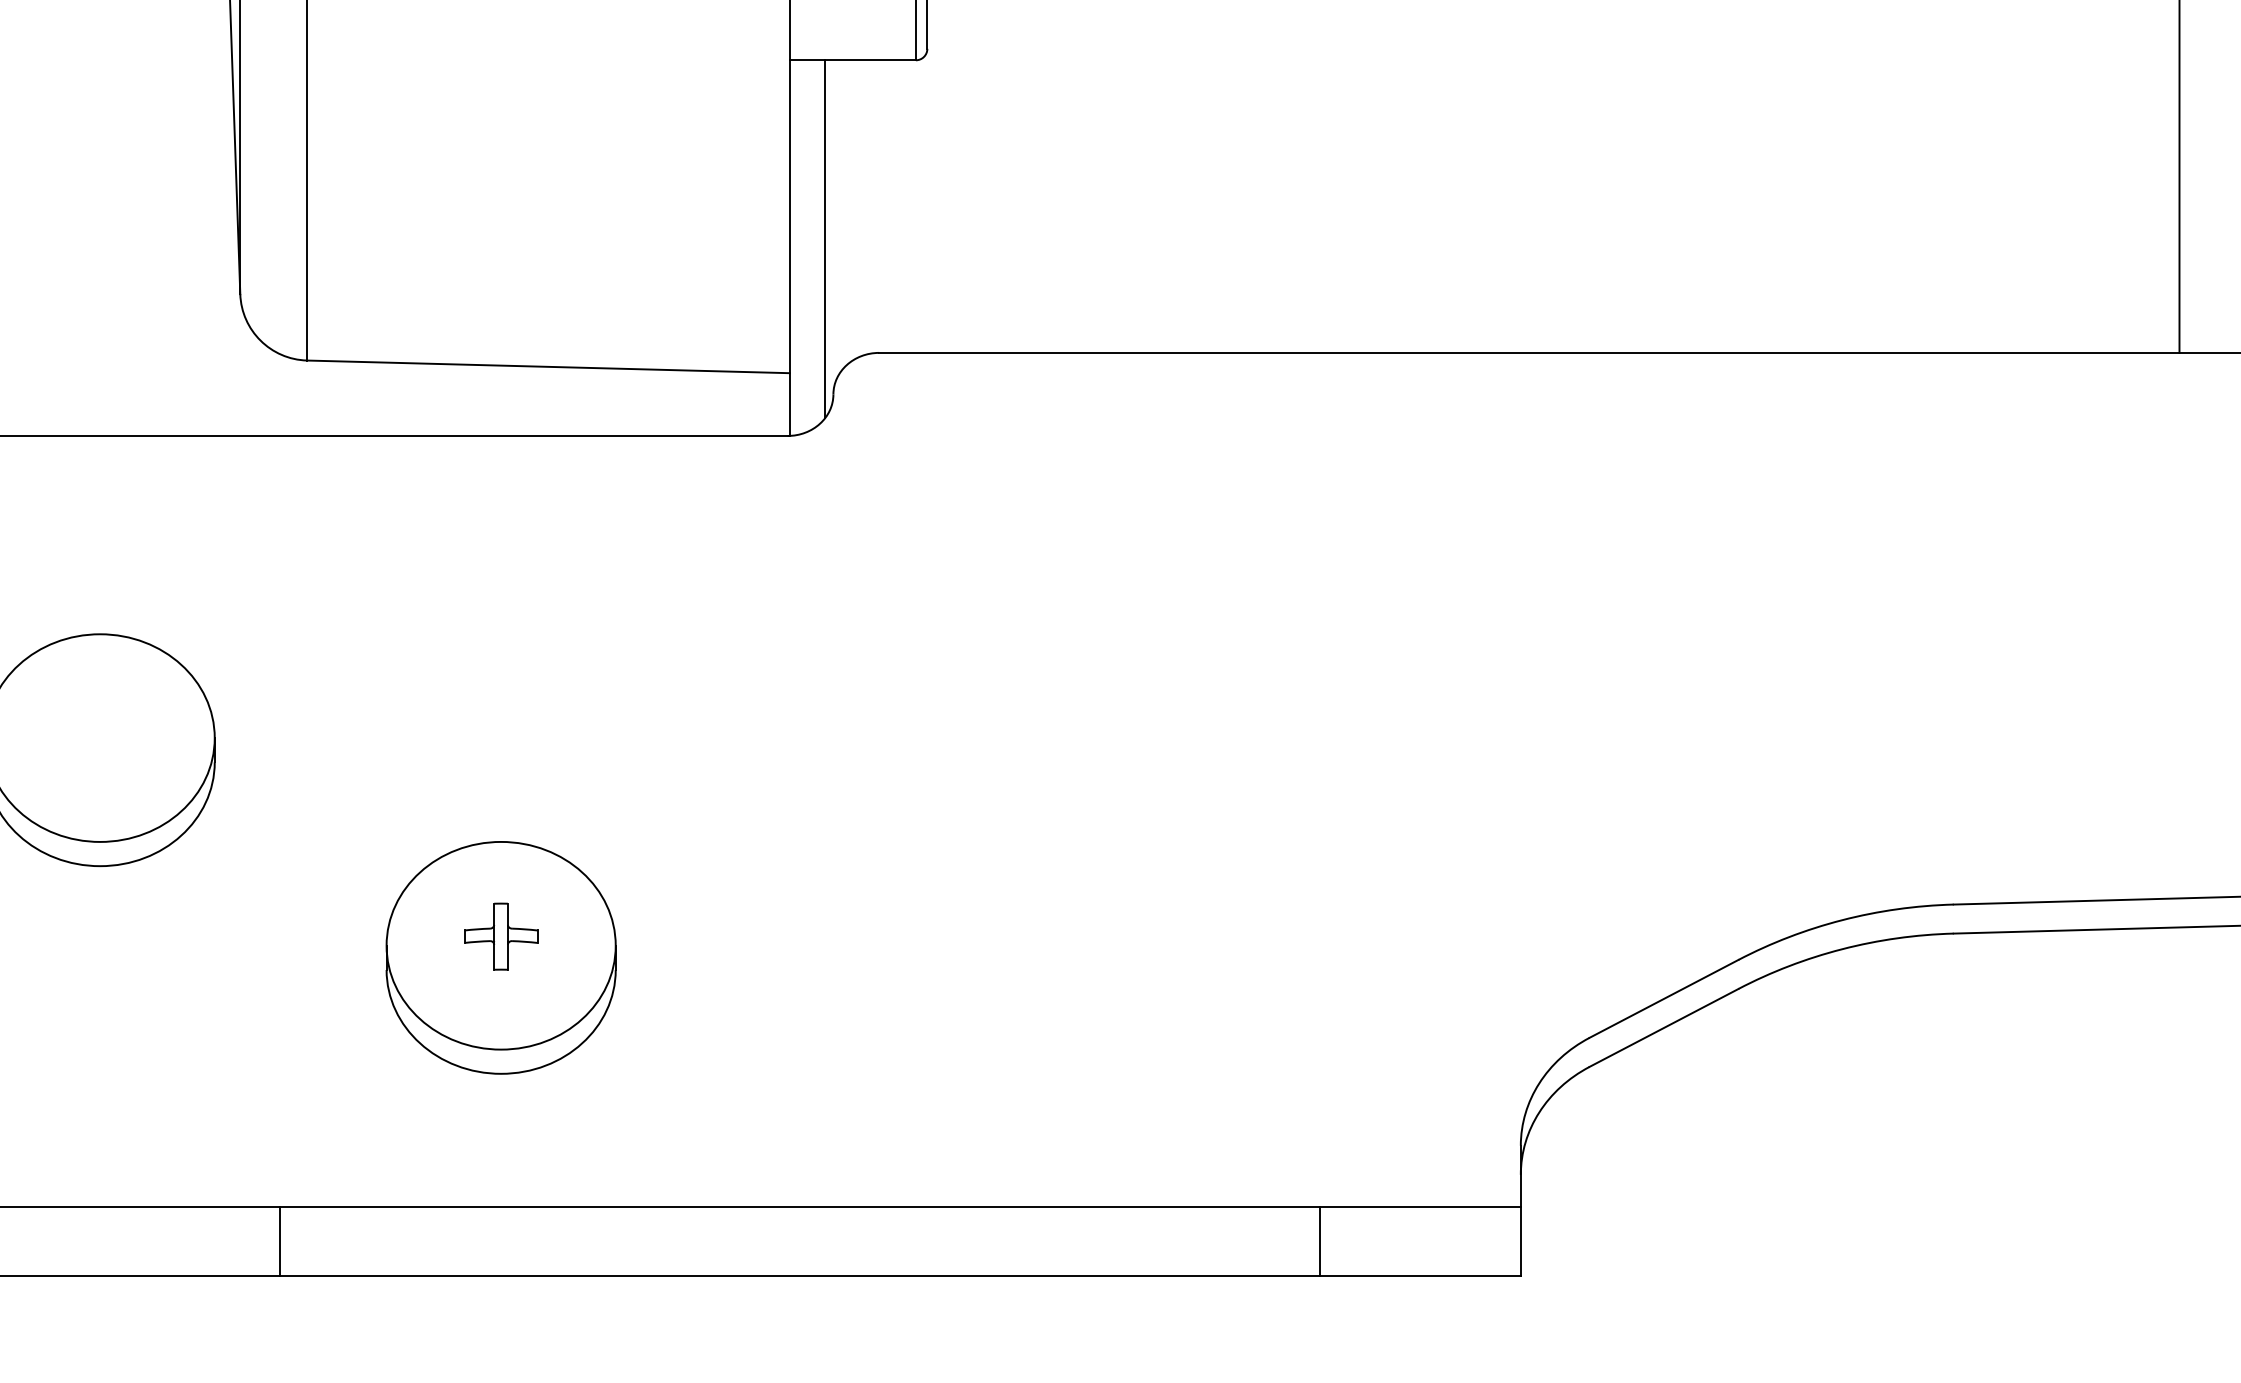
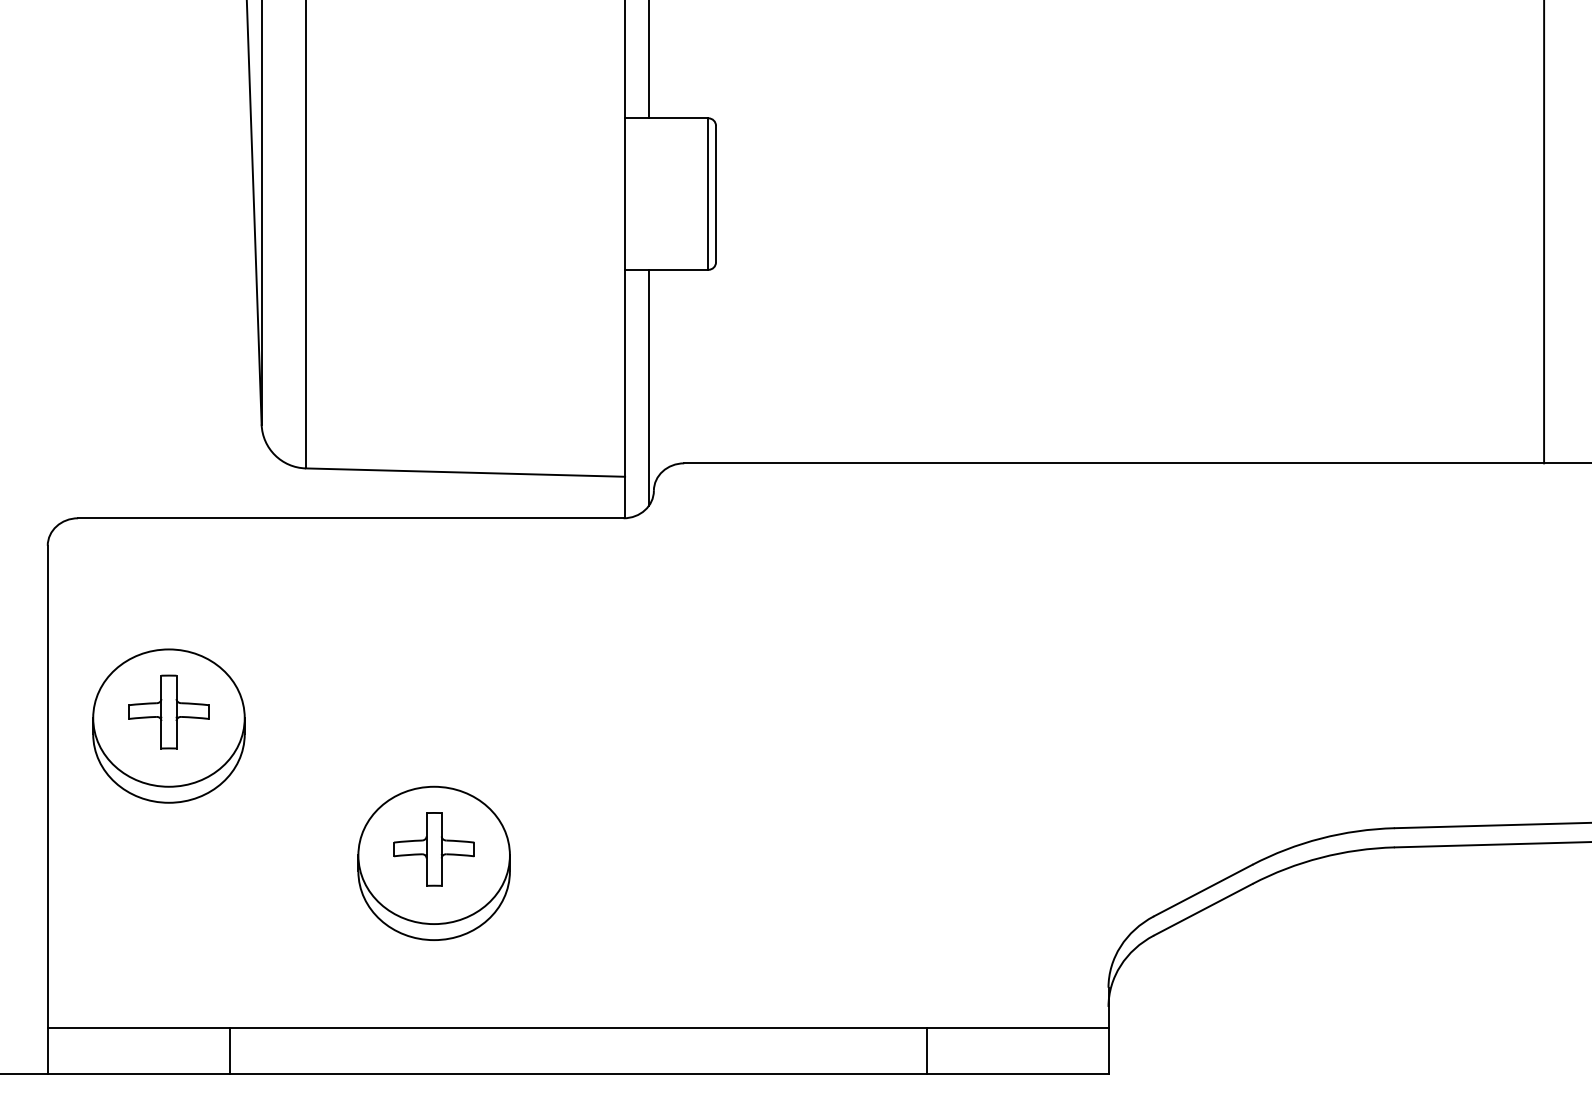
part: (99, 728) -> (168, 711), added
part: (500, 936) -> (433, 849), size x1.67
line: (279, 1240) -> (229, 1050), moved
line: (1319, 1240) -> (926, 1050), moved

